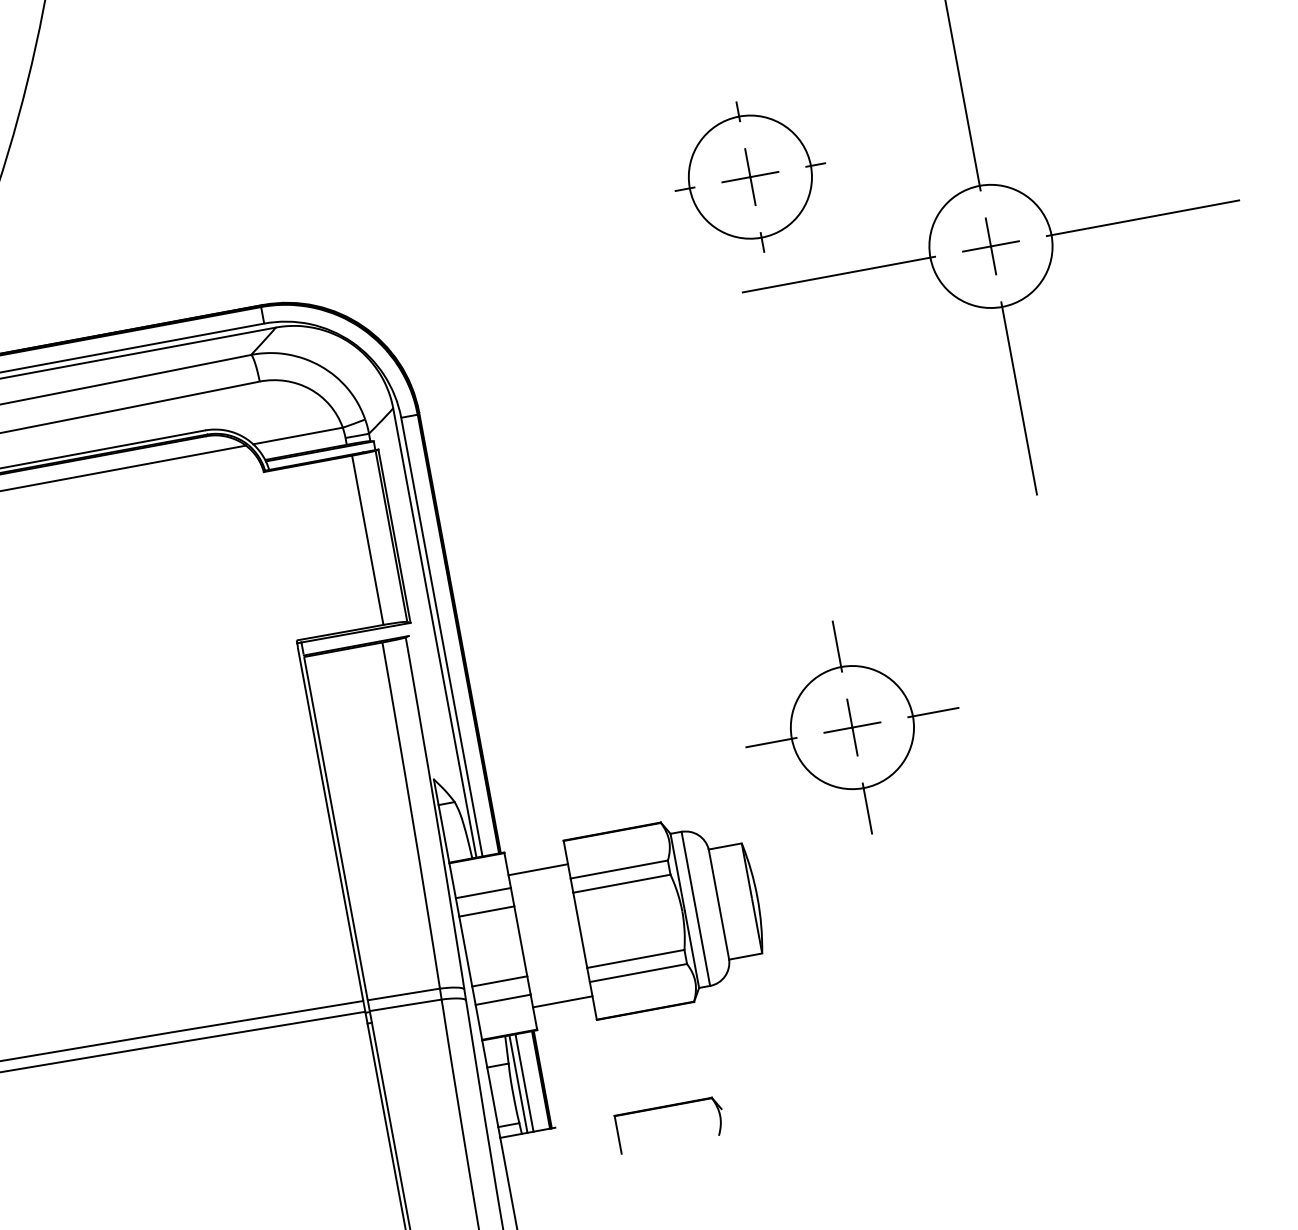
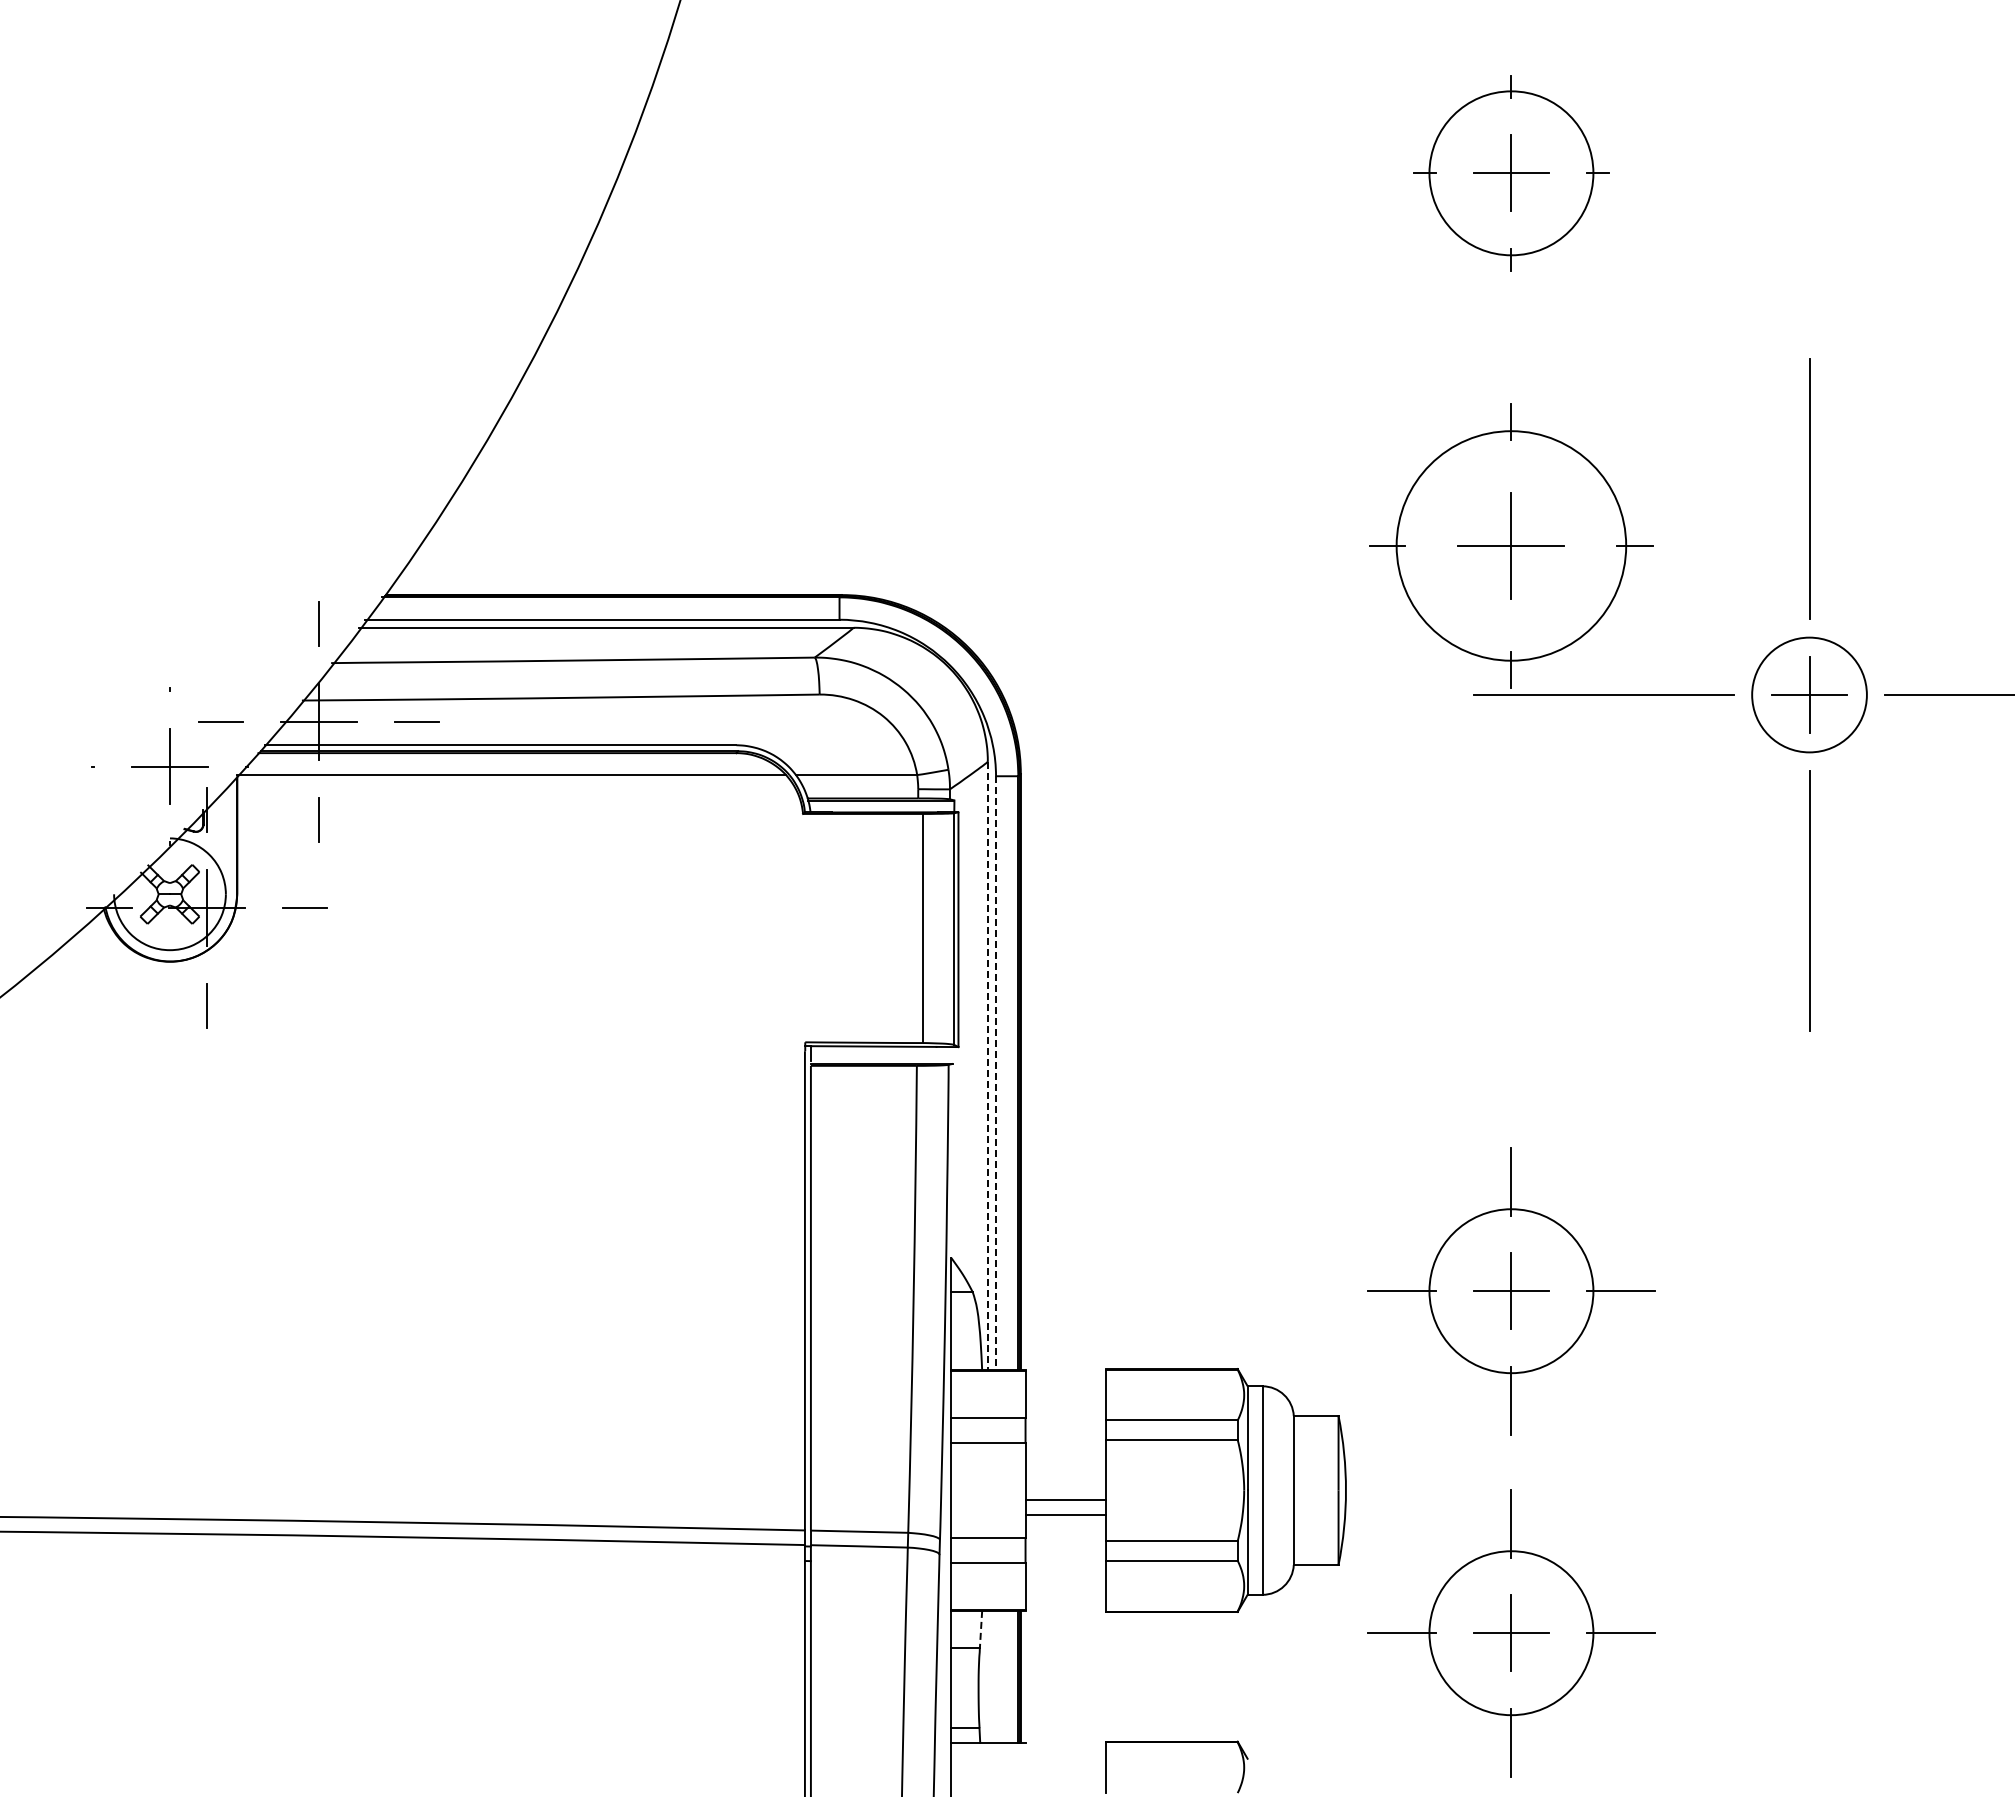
part: (750, 176) -> (1511, 545), size x1.4
circle: (991, 246) -> (1809, 695), size x0.7
line: (434, 633) -> (987, 1066), solid -> dashed
line: (442, 637) -> (996, 1073), solid -> dashed
line: (538, 870) -> (1065, 1500), moved
part: (899, 980) -> (1511, 1633), added
line: (562, 1001) -> (1065, 1514), moved
line: (507, 1050) -> (981, 1629), solid -> dashed
line: (524, 1082) -> (996, 1676), removed
line: (518, 1083) -> (987, 1676), removed

